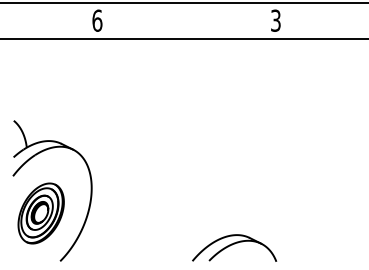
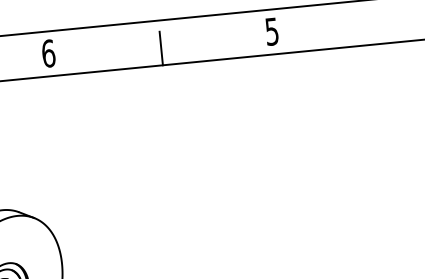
text: (275, 20) -> (271, 31), 3 -> 5
line: (186, 25) -> (160, 48), added

